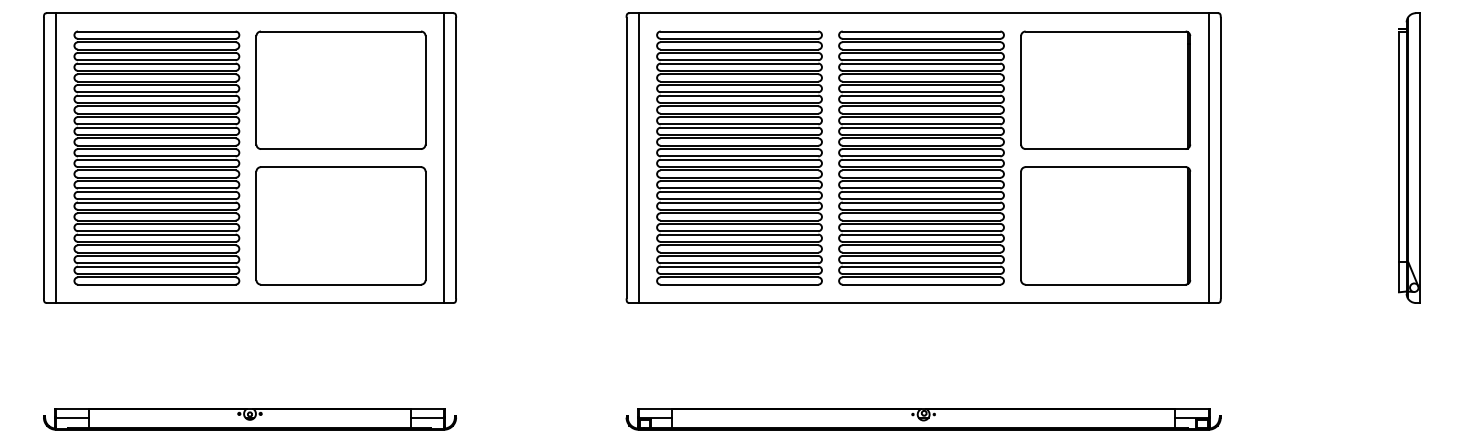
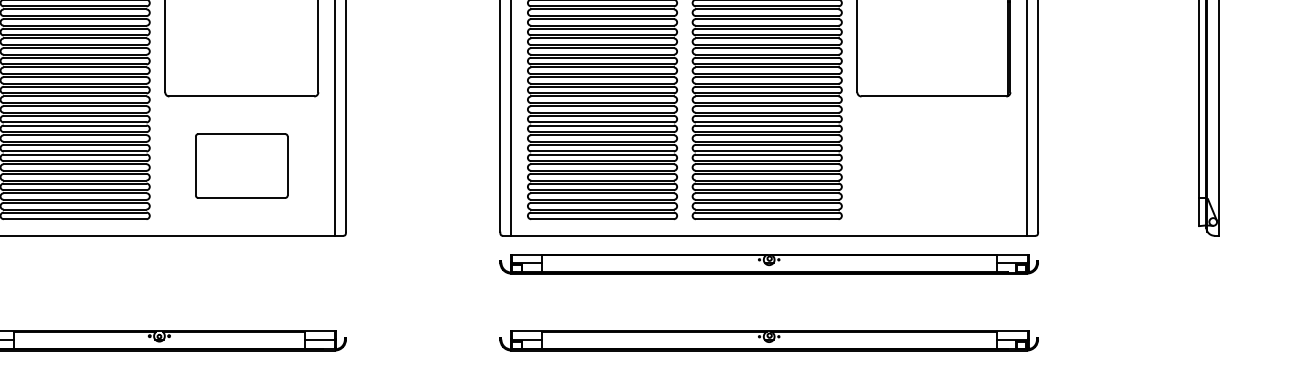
part: (340, 225) -> (241, 165), size x0.6
part: (1105, 225) -> (933, 165), removed
part: (923, 334) -> (769, 264), added

